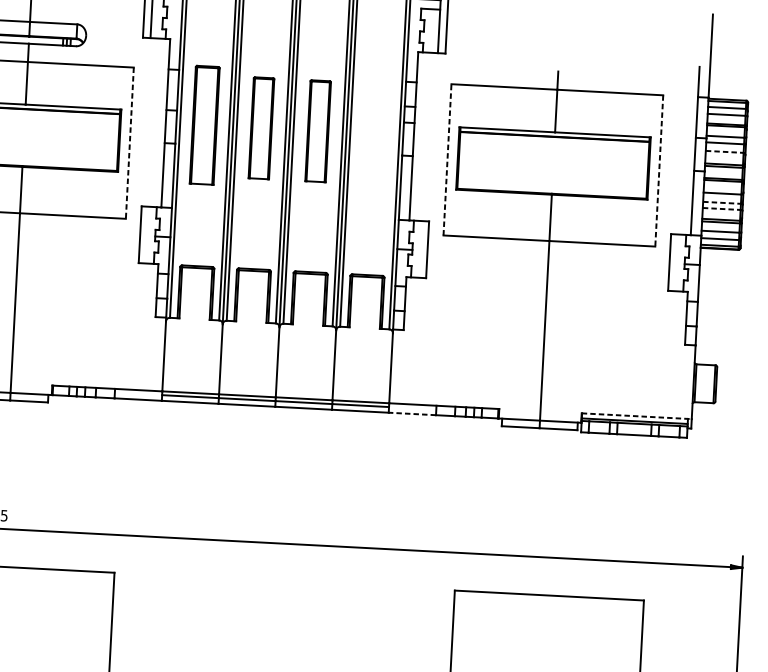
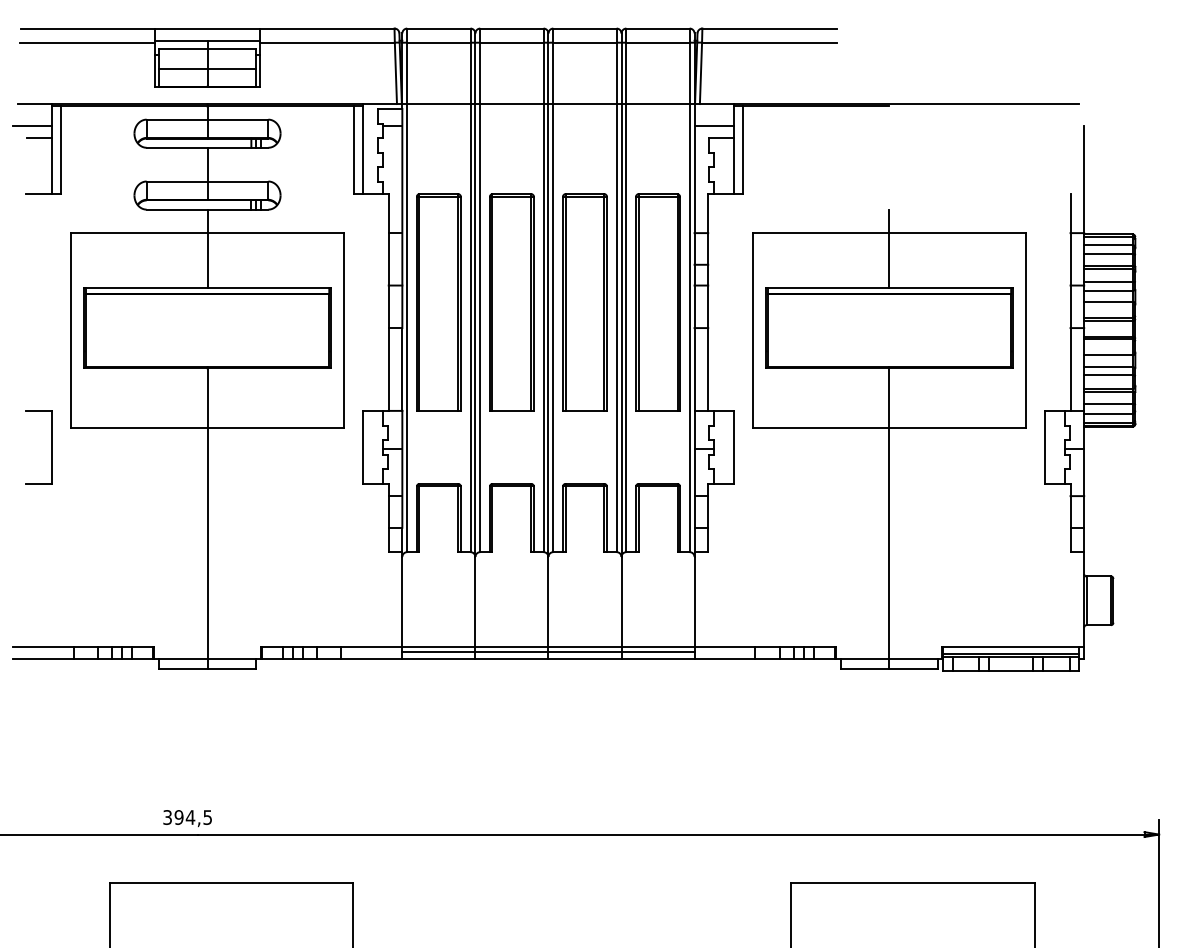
part: (204, 125) -> (438, 302), size x1.43
part: (261, 128) -> (511, 302), size x1.67
part: (317, 131) -> (584, 302), size x1.67
part: (374, 134) -> (657, 302), added
line: (129, 143) -> (343, 331), dashed -> solid
line: (725, 151) -> (1109, 301), dashed -> solid
line: (447, 159) -> (753, 330), dashed -> solid
line: (659, 171) -> (1025, 331), dashed -> solid
line: (722, 203) -> (1109, 367), dashed -> solid
line: (722, 209) -> (1109, 375), dashed -> solid
line: (411, 414) -> (724, 659), dashed -> solid
line: (636, 416) -> (1013, 647), dashed -> solid

